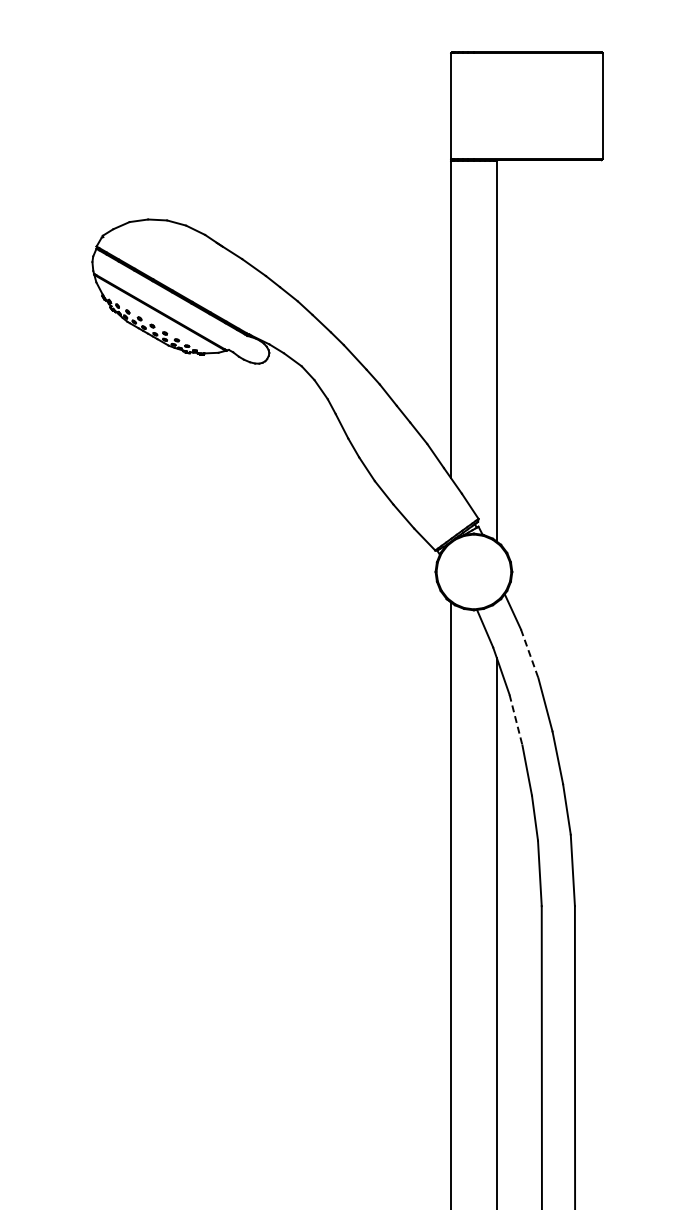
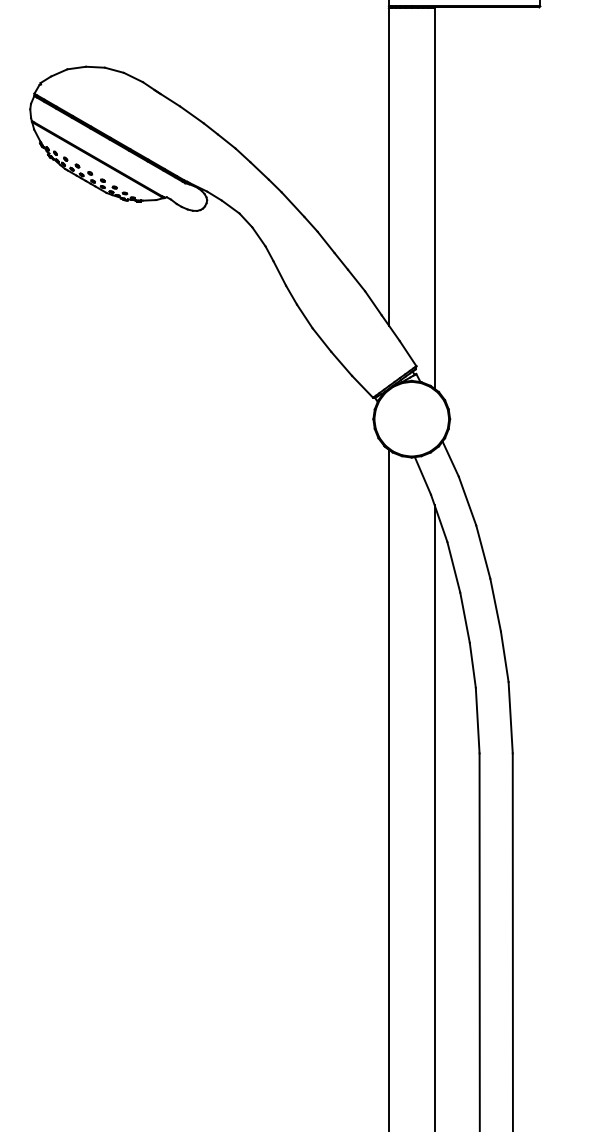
line: (529, 653) -> (467, 500), dashed -> solid
line: (516, 720) -> (454, 567), dashed -> solid

